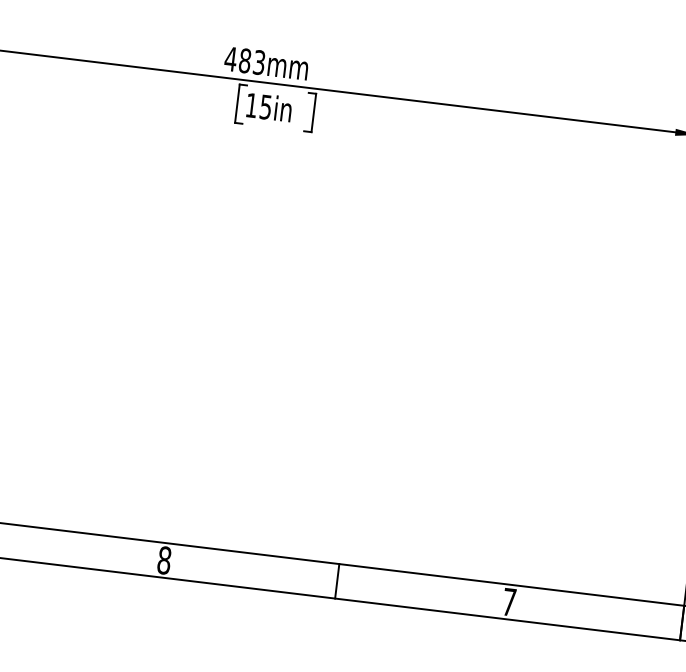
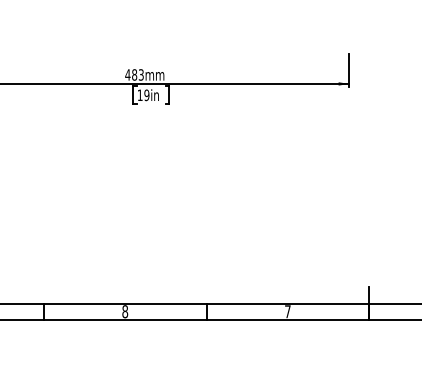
text: (265, 105) -> (146, 94), 15in -> 19in

